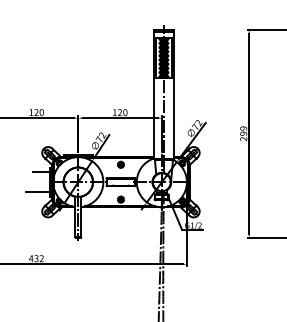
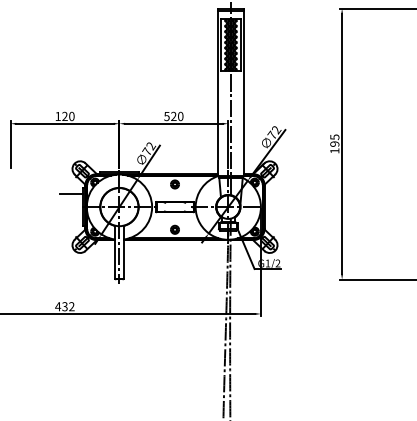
text: (114, 112) -> (166, 116), 120 -> 520
text: (243, 133) -> (334, 143), 299 -> 195
line: (37, 192) -> (66, 220), removed

